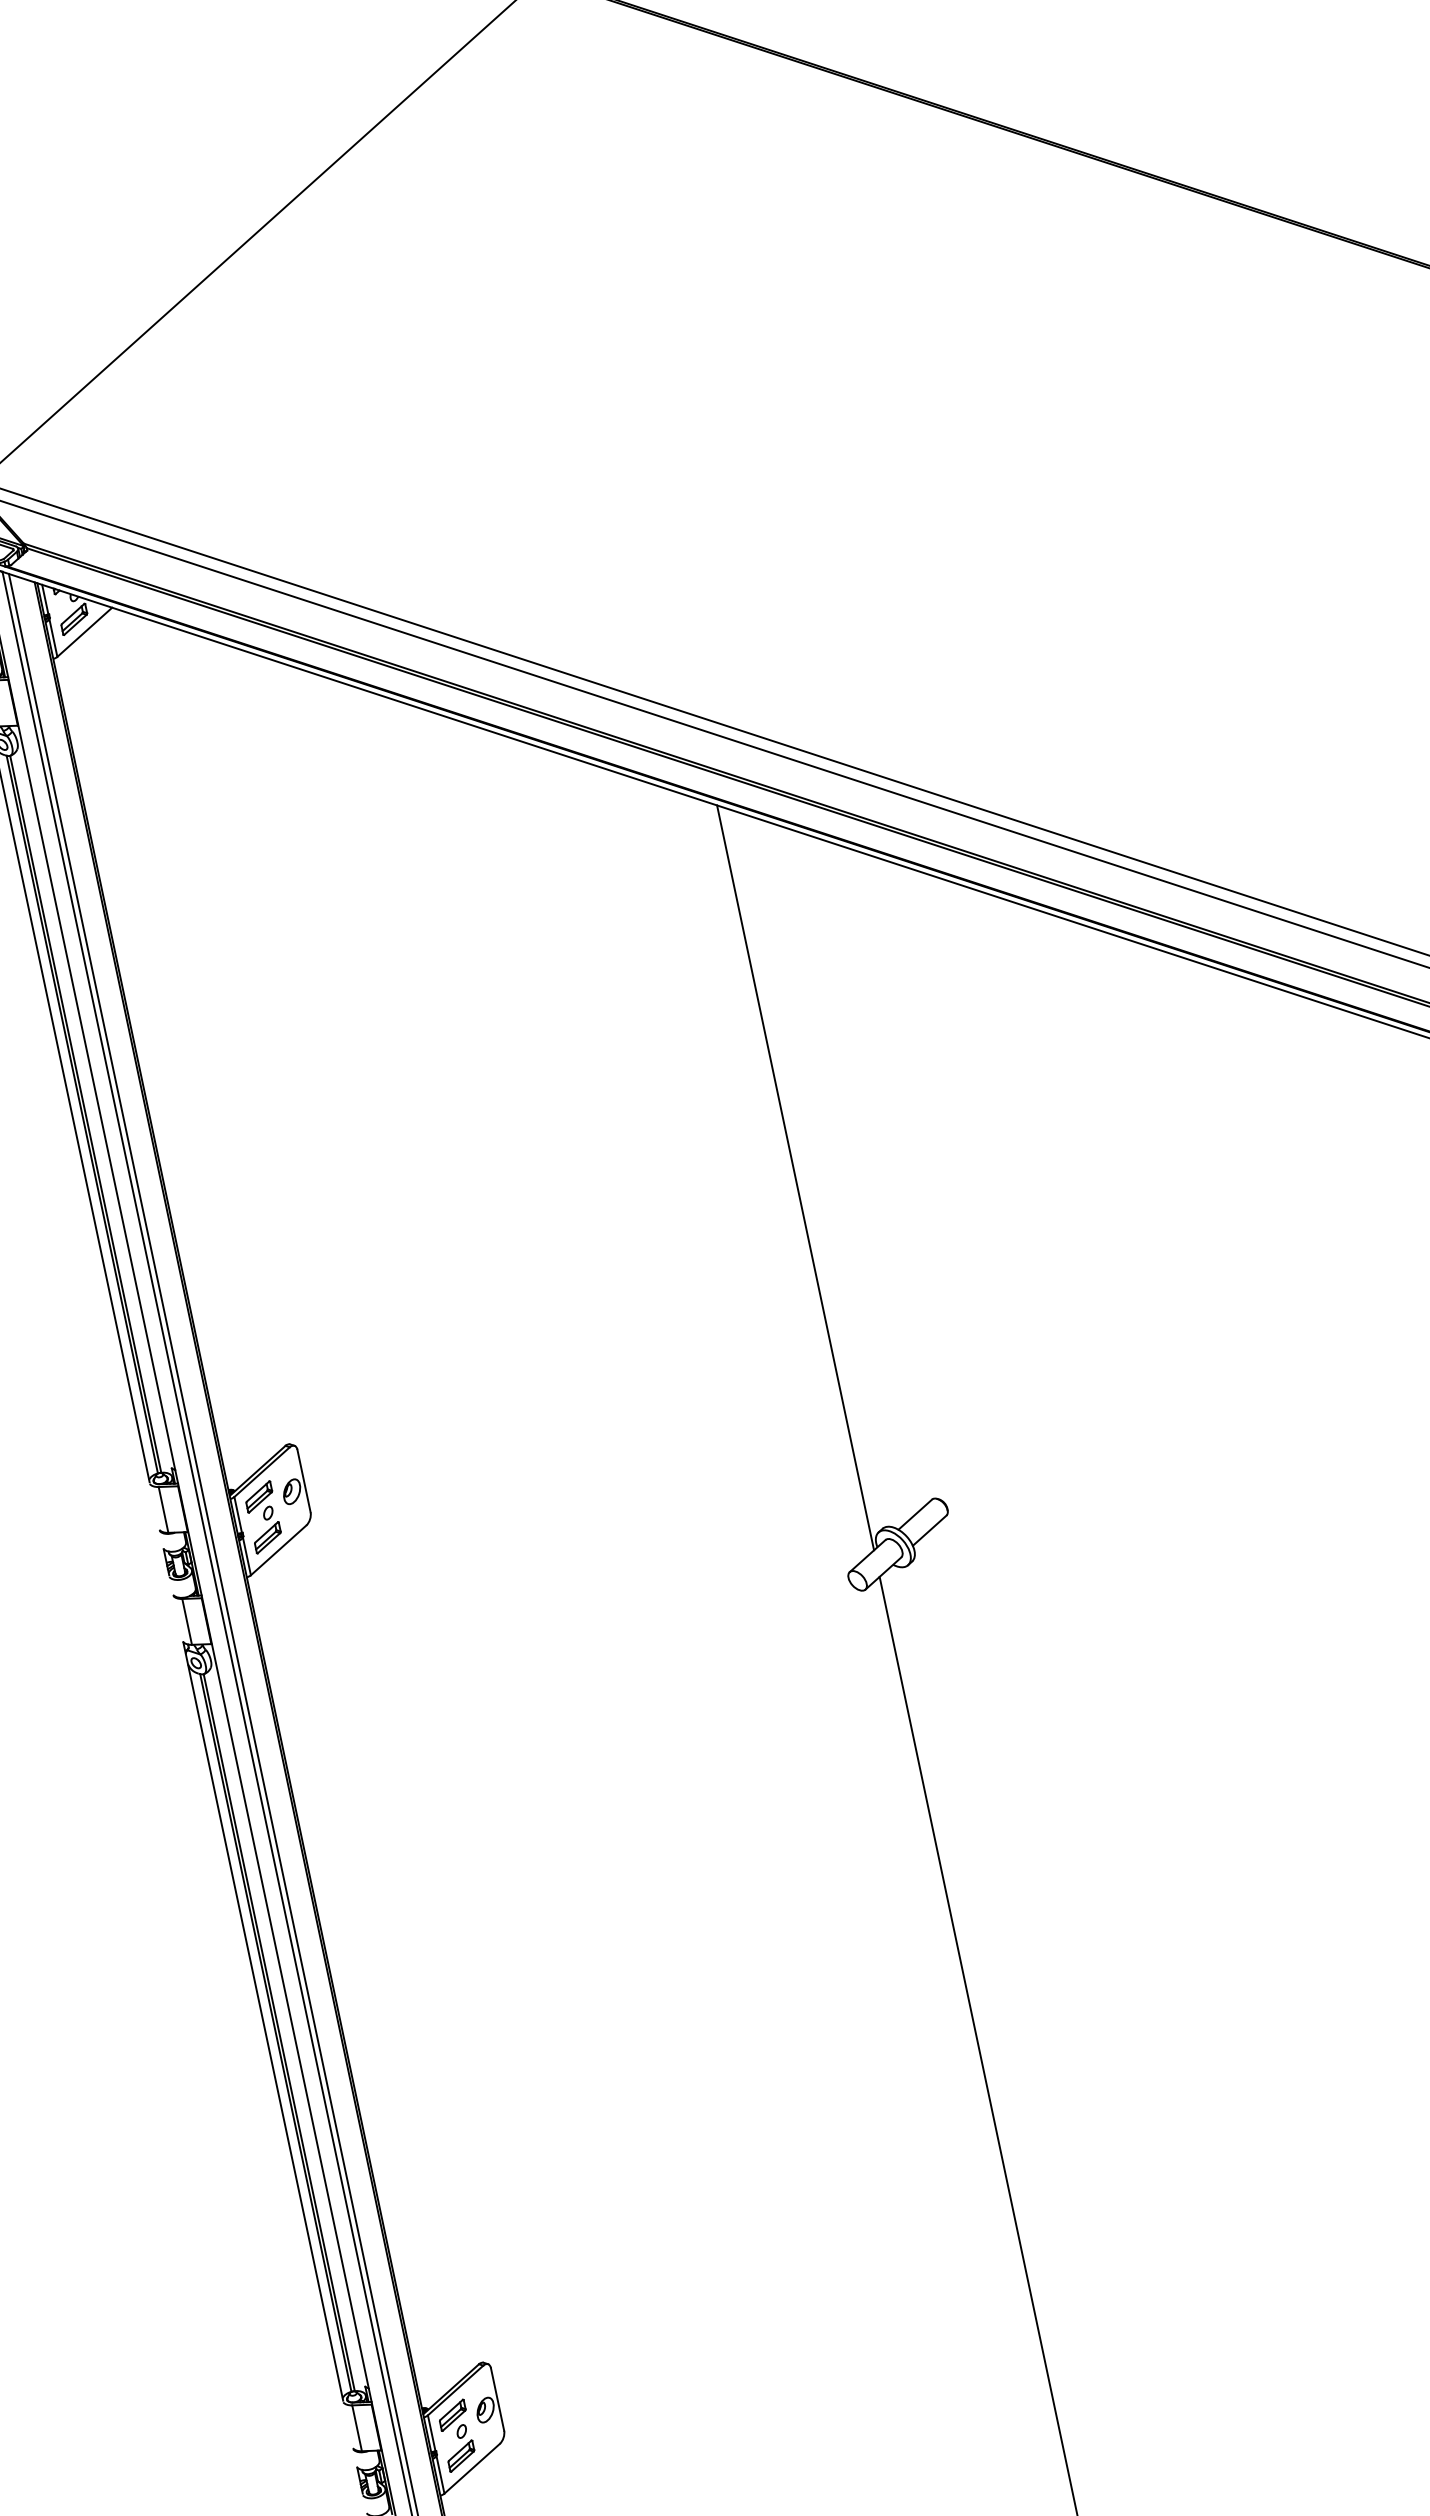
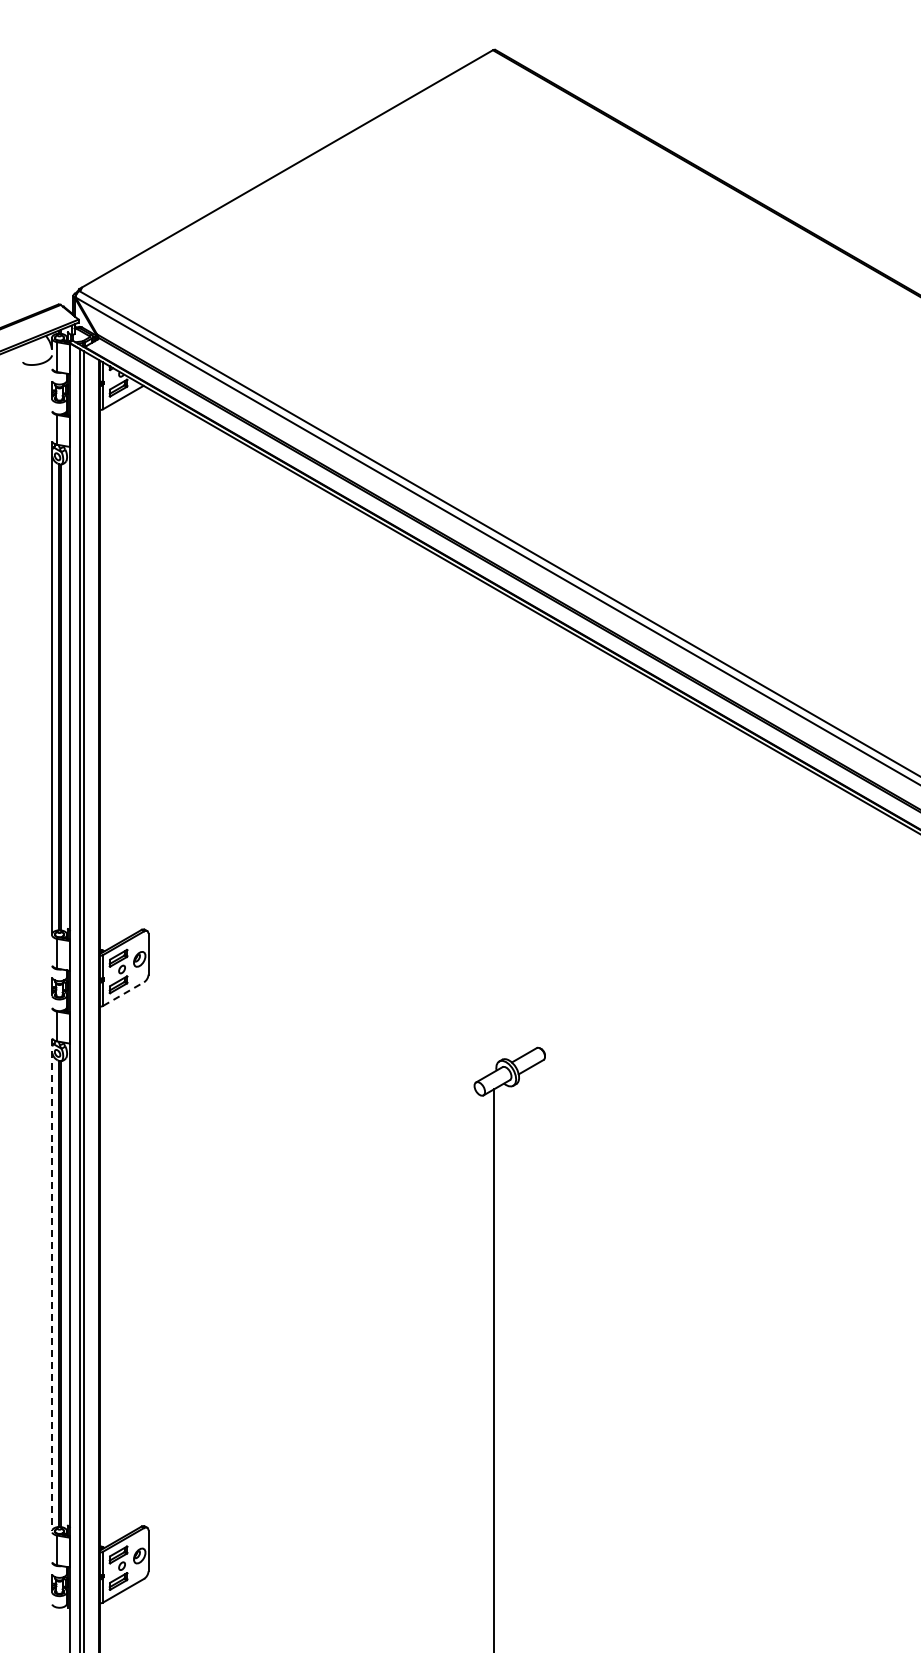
line: (796, 1178) -> (494, 830), removed
line: (278, 1551) -> (123, 994), solid -> dashed
line: (263, 2022) -> (52, 1285), solid -> dashed

